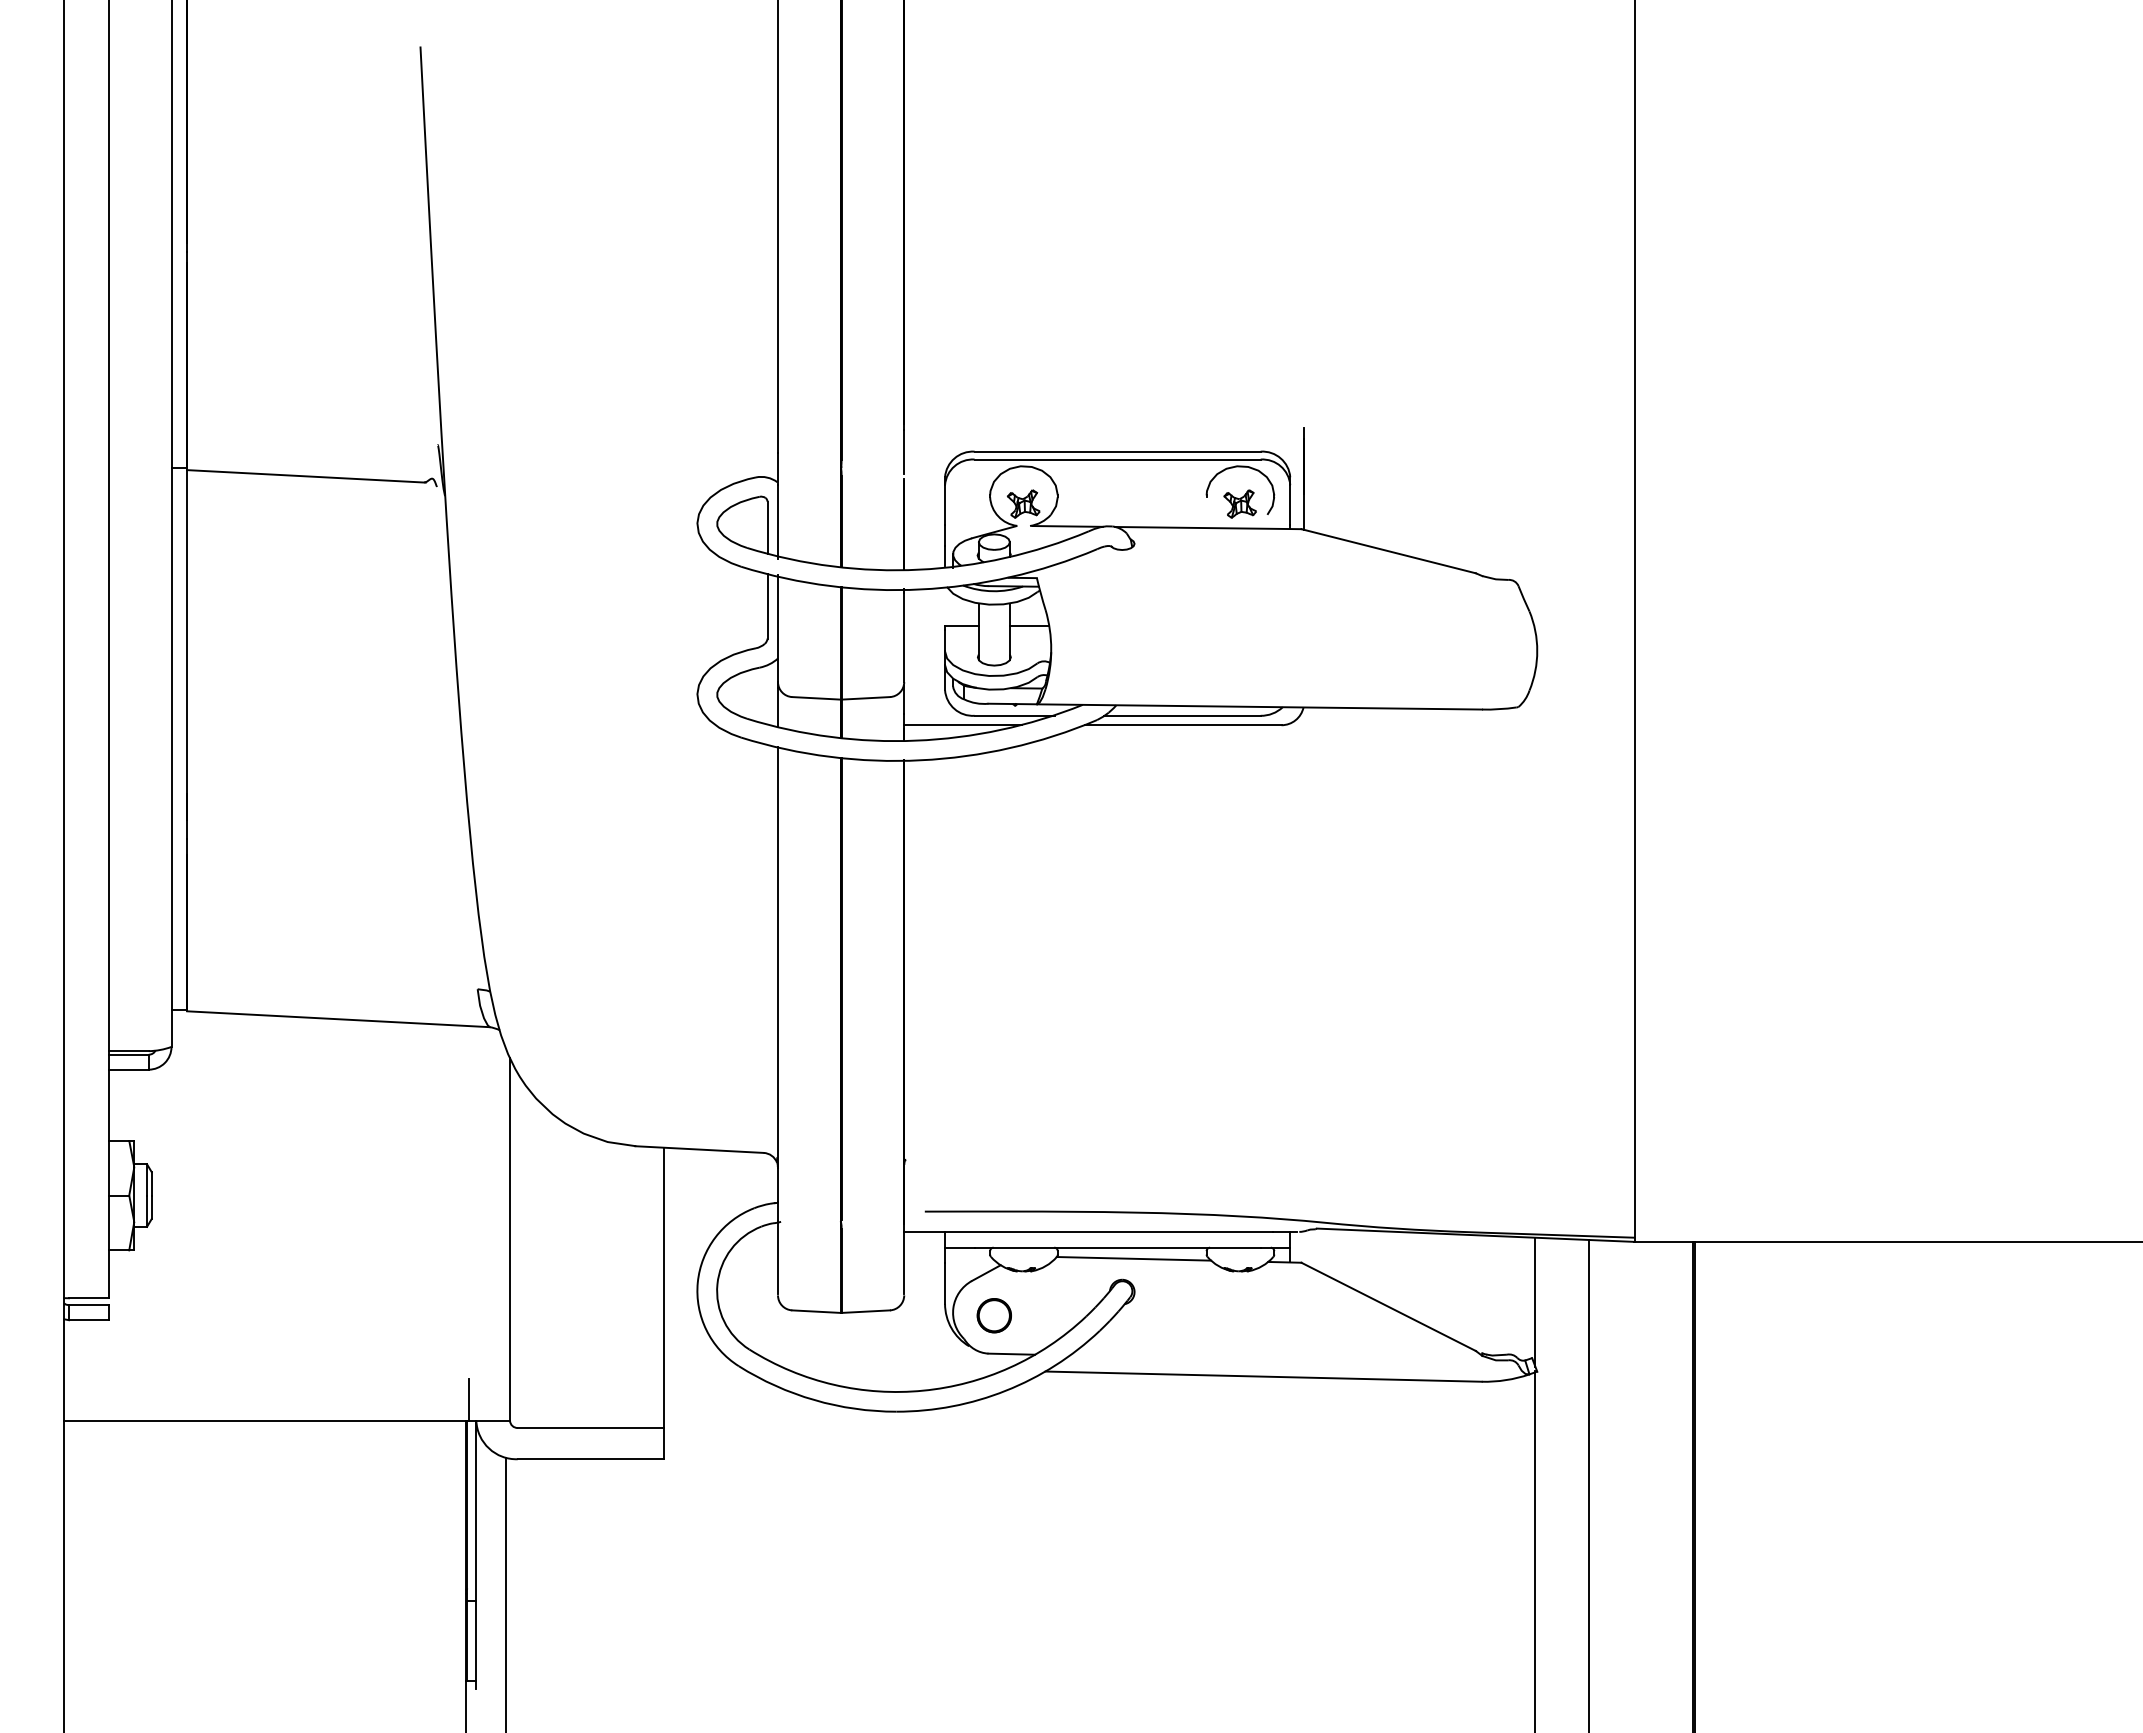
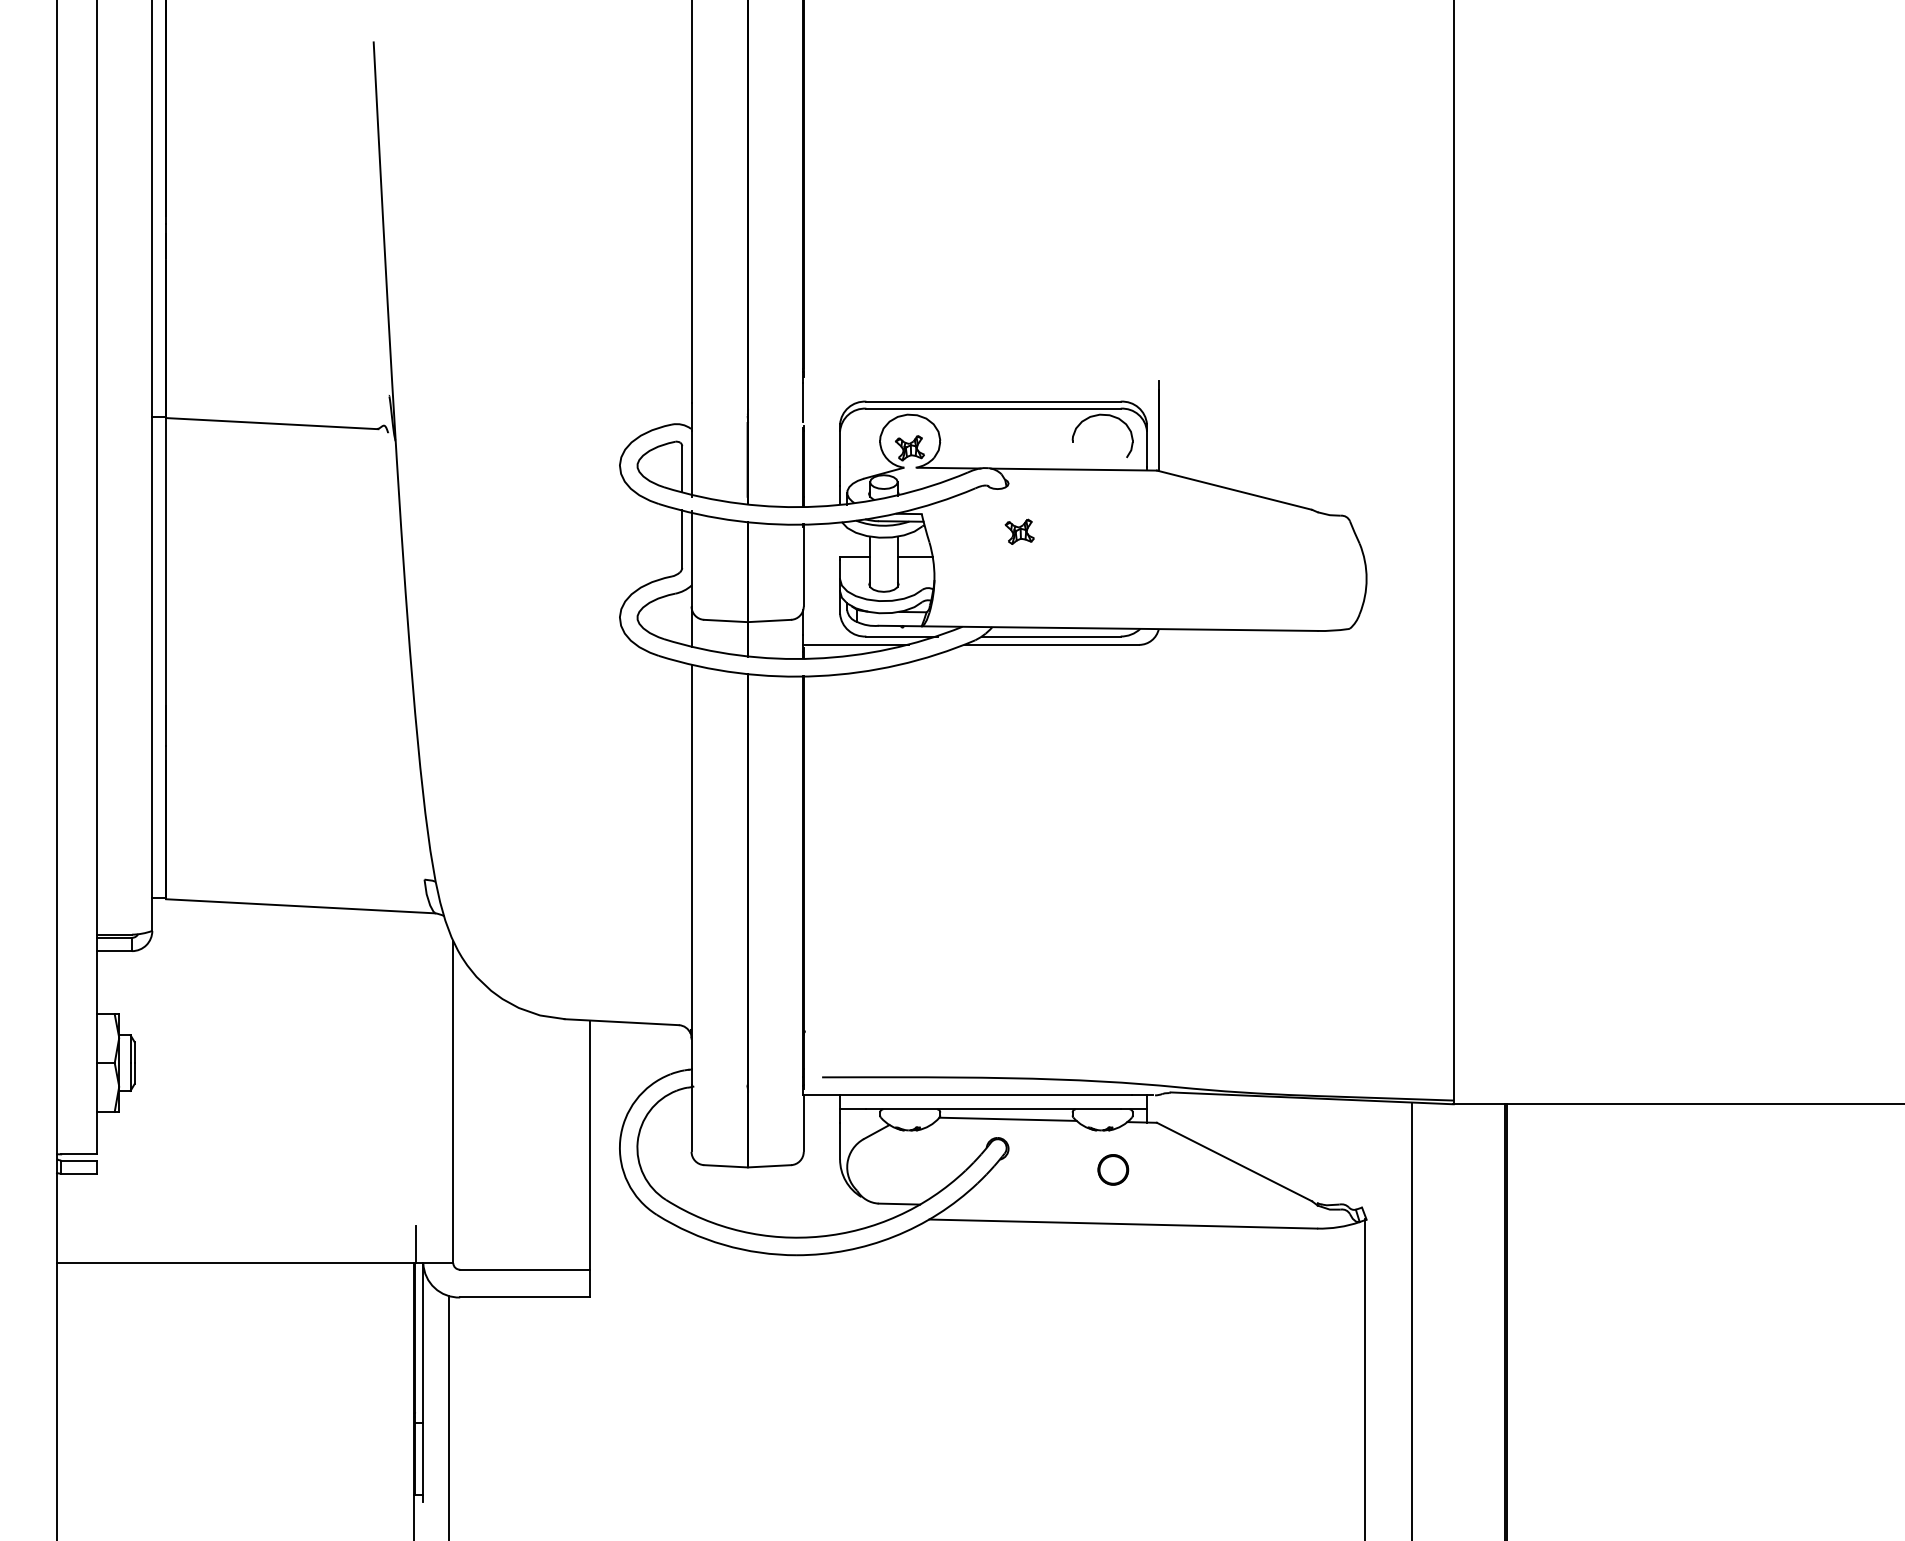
part: (1239, 503) -> (1019, 531), moved
line: (1535, 1301) -> (1365, 1157), removed
part: (993, 1315) -> (1112, 1169), moved

